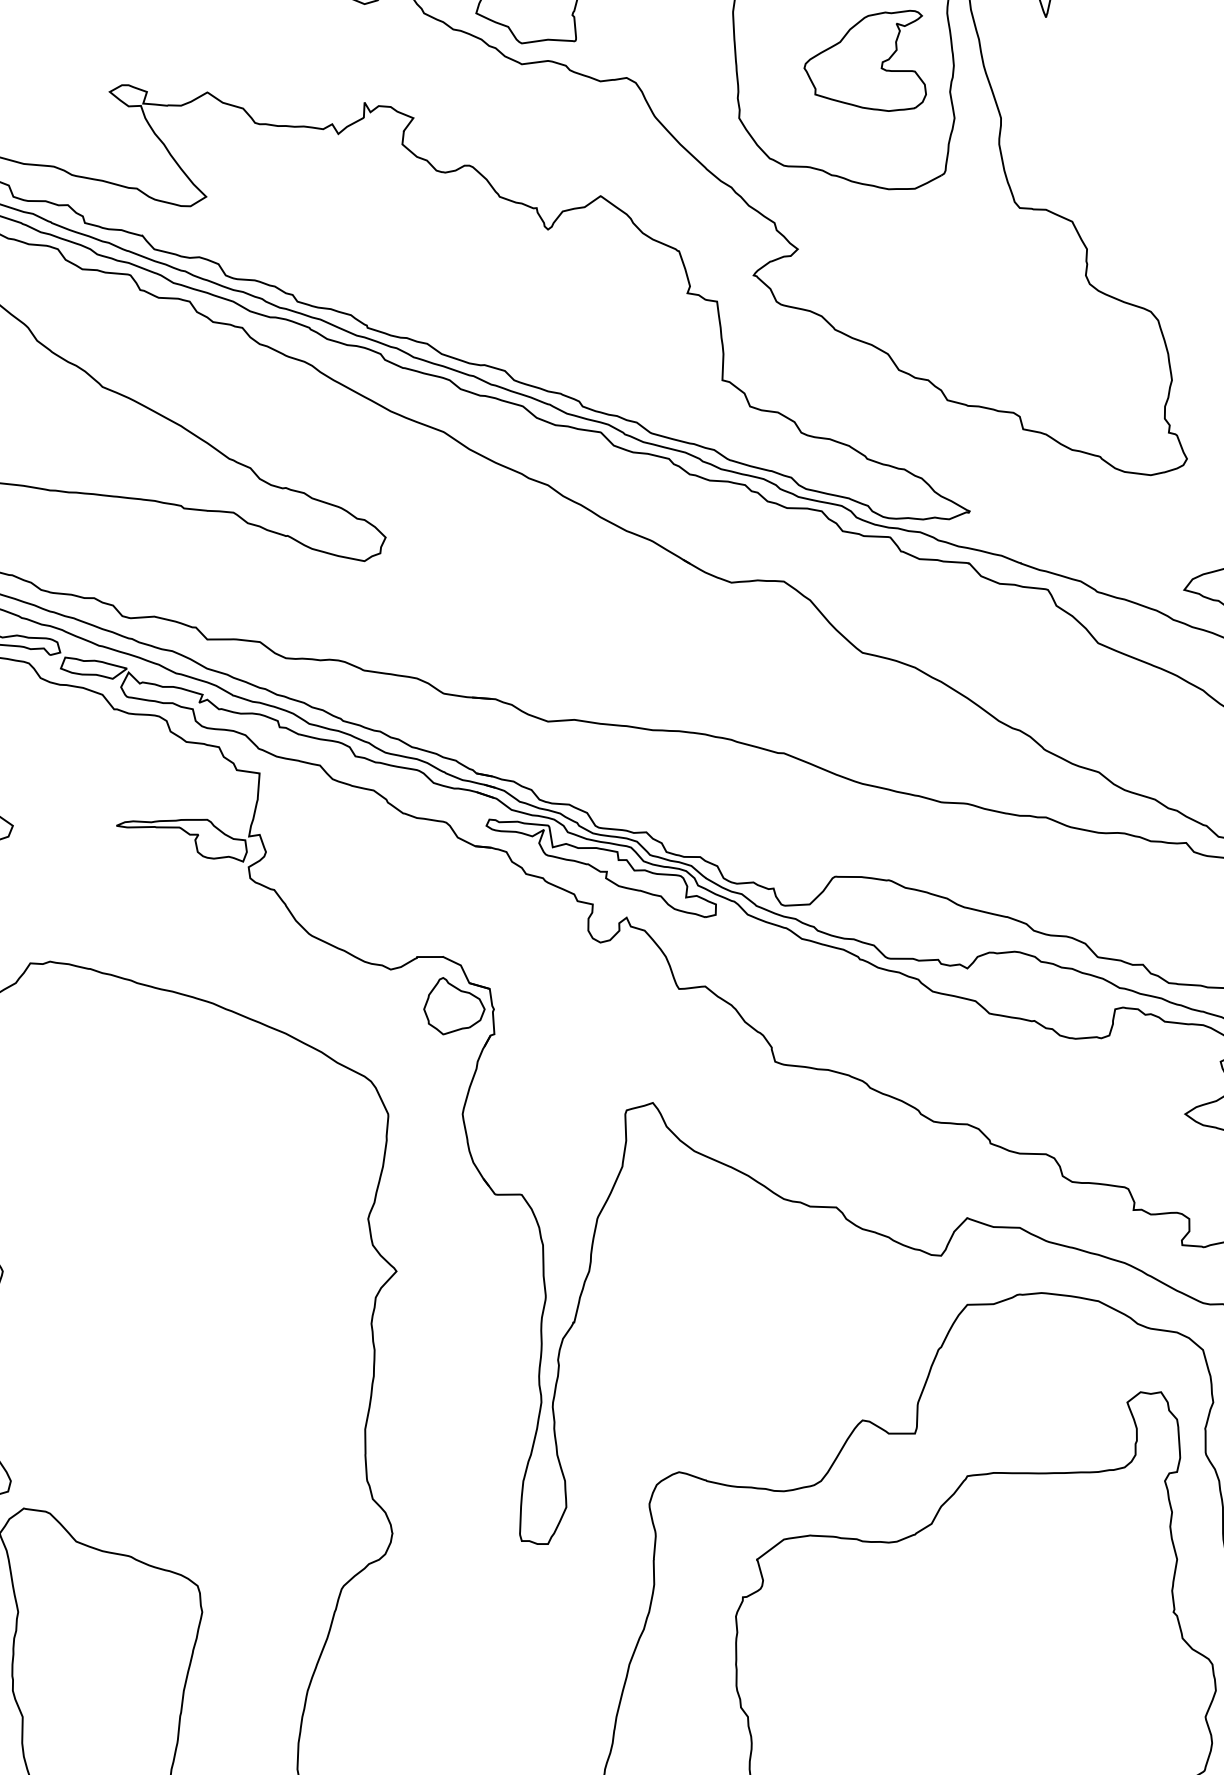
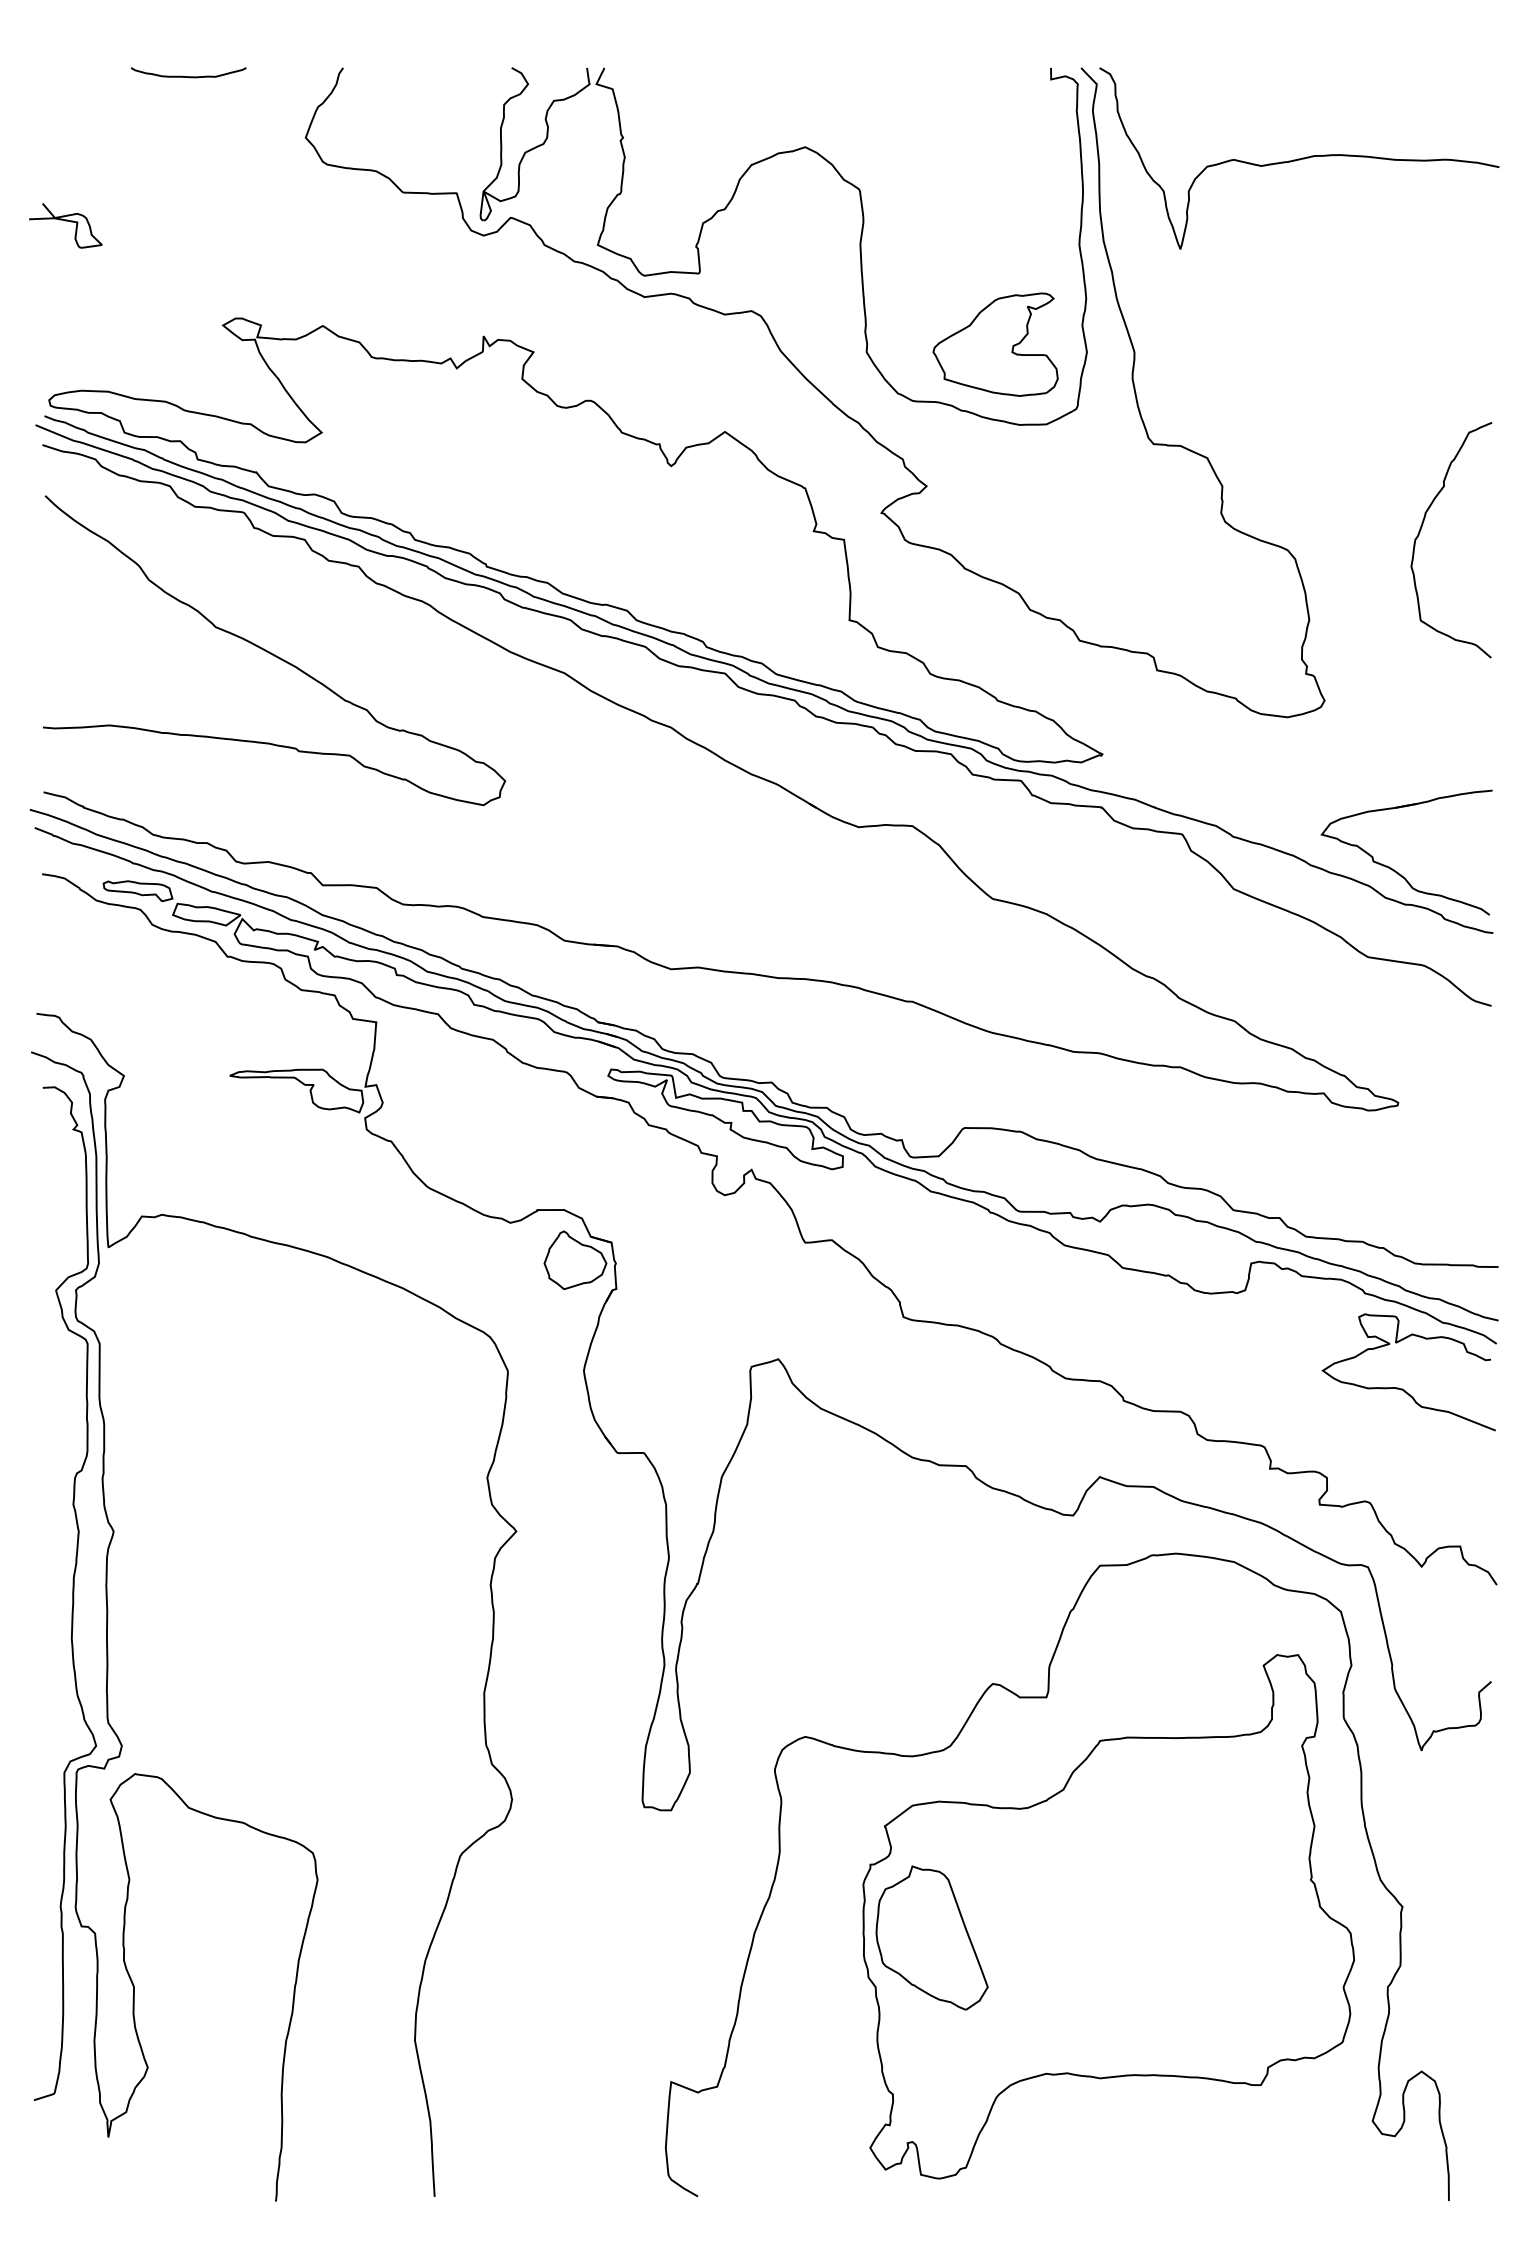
part: (865, 60) -> (995, 344), moved
part: (802, 1668) -> (931, 1937), added

